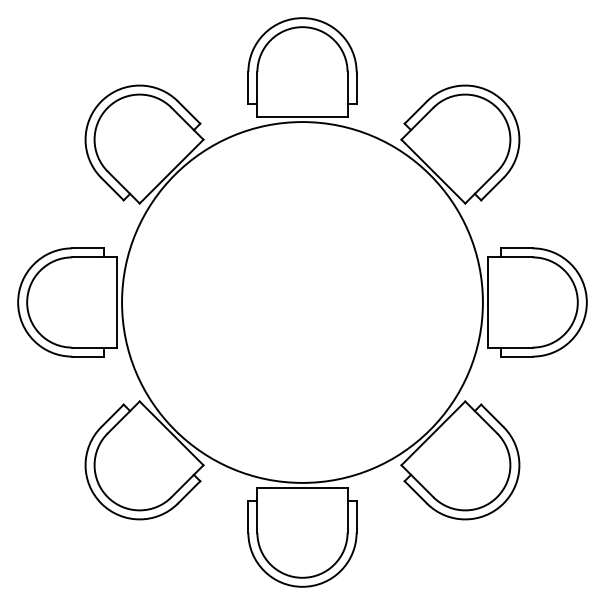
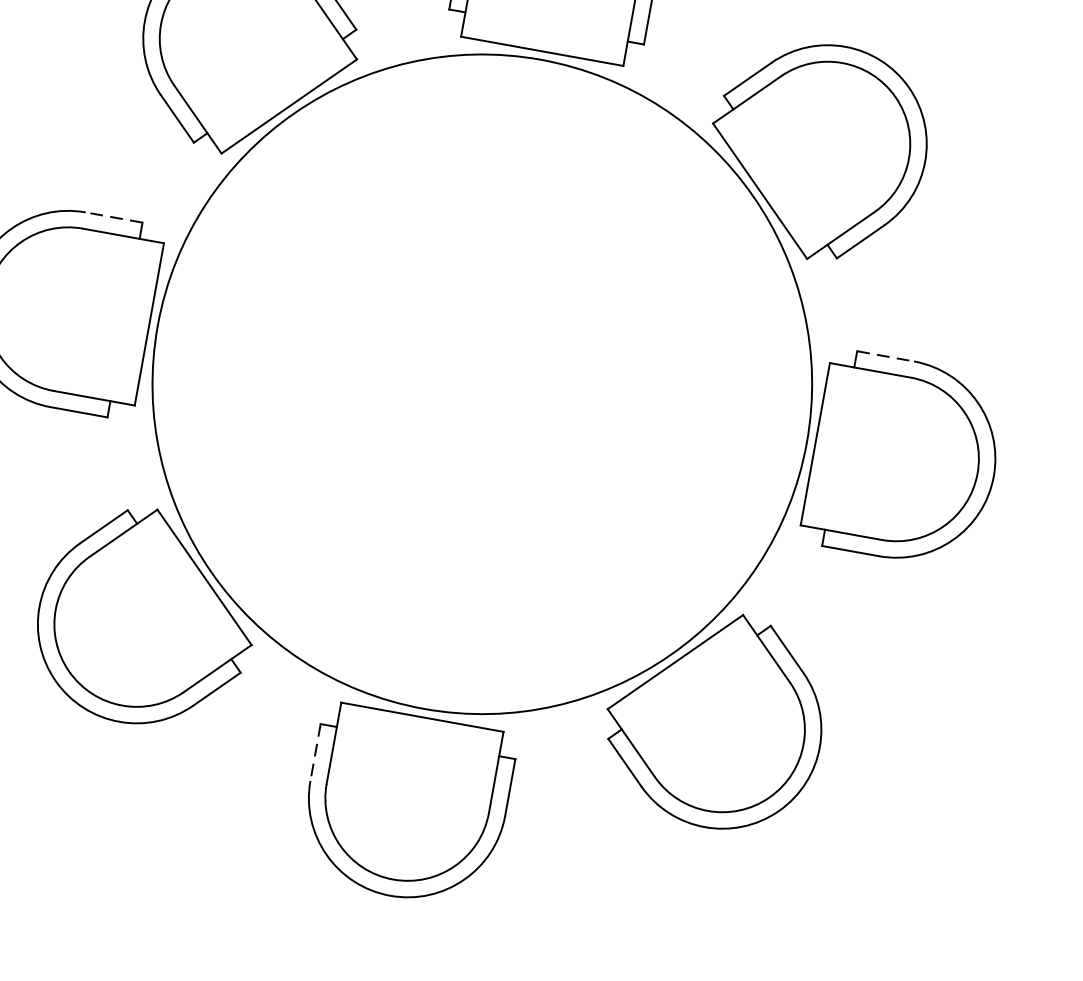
line: (88, 248) -> (114, 217), solid -> dashed
line: (516, 248) -> (884, 356), solid -> dashed
line: (248, 516) -> (315, 751), solid -> dashed

